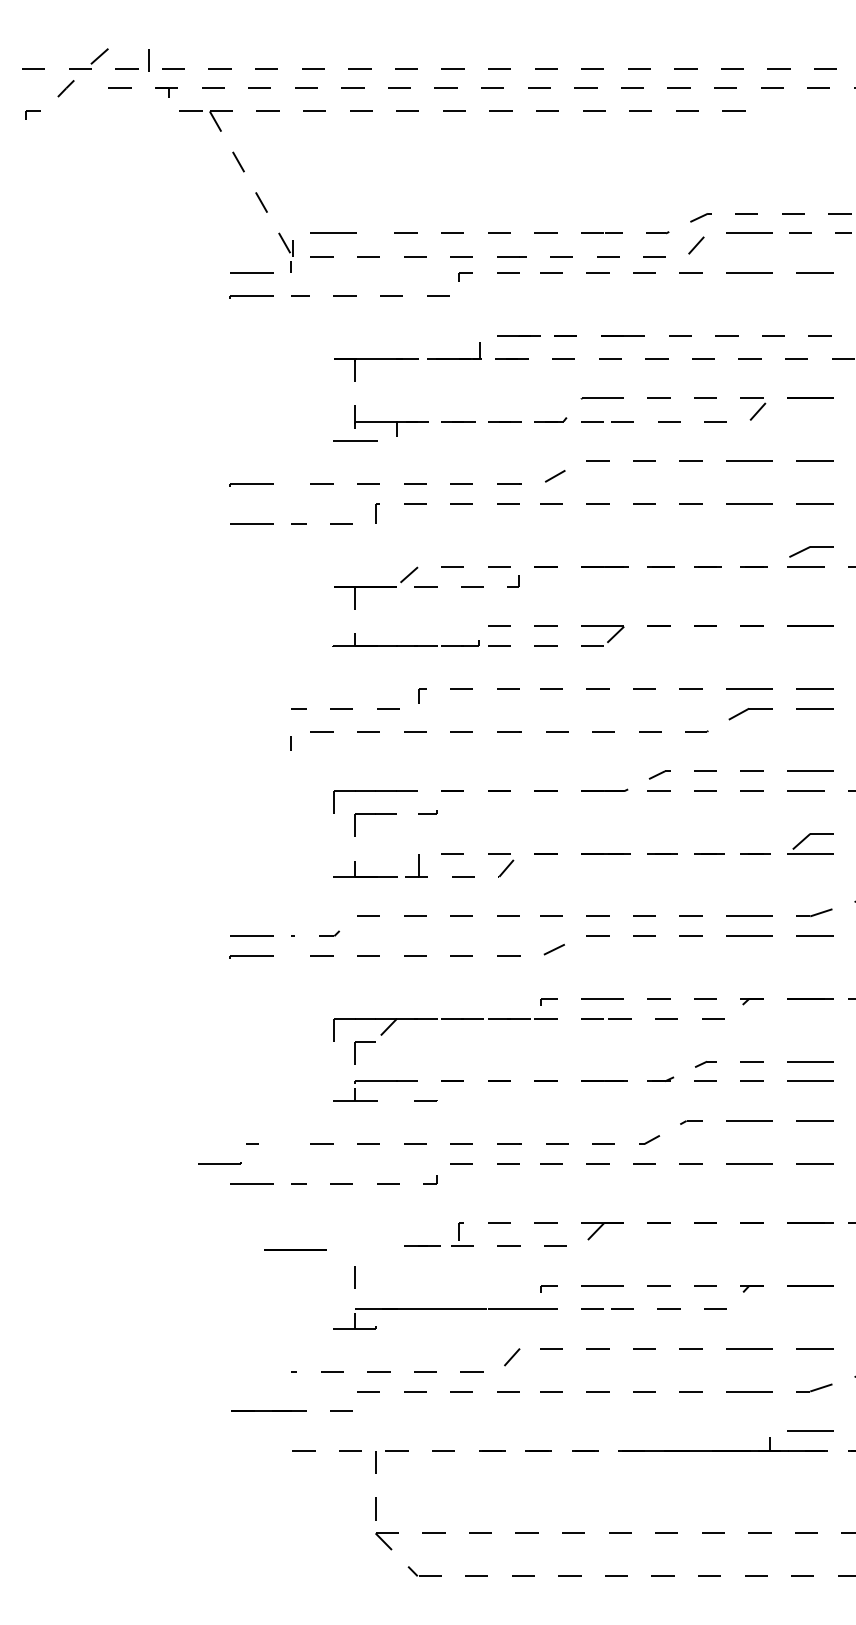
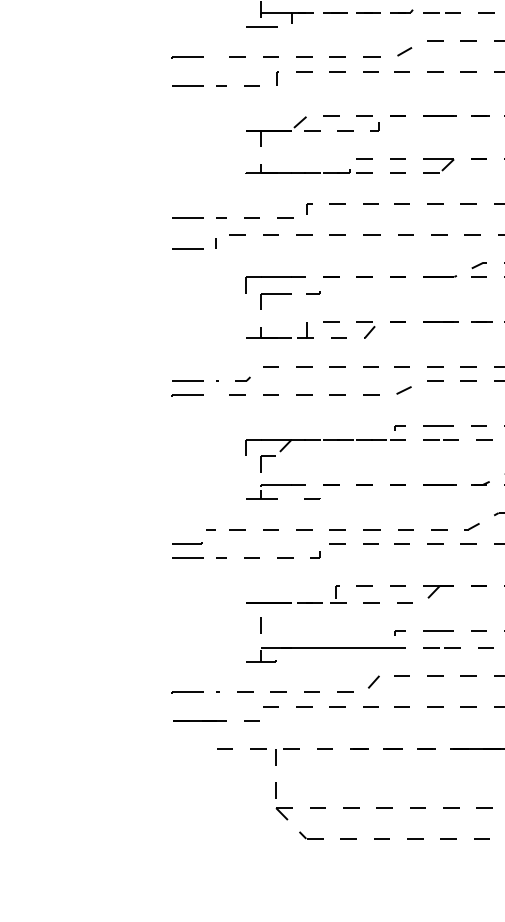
line: (251, 708) -> (187, 217), added
line: (251, 750) -> (187, 247), added
part: (228, 1163) -> (193, 543), moved
line: (295, 1249) -> (268, 602), moved
line: (251, 1372) -> (187, 693), added

